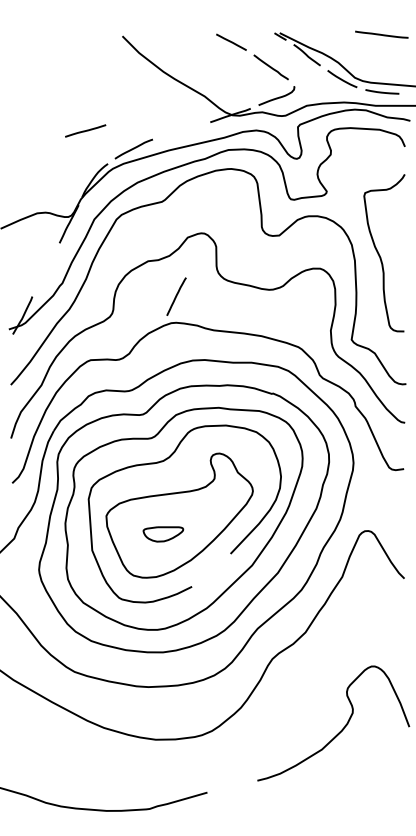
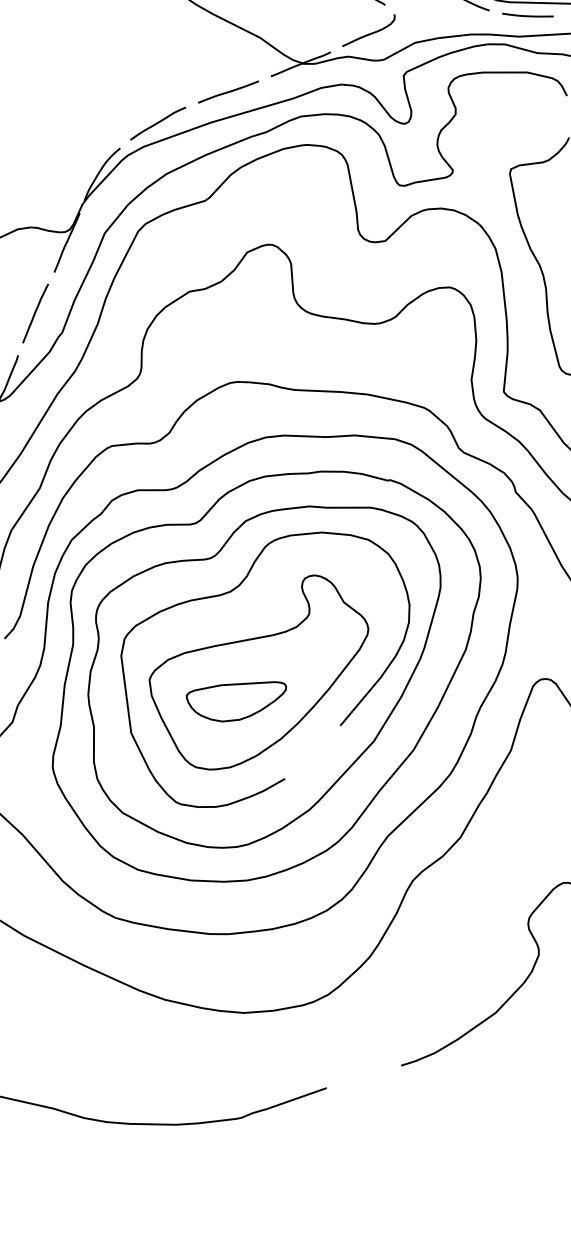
line: (85, 130) -> (228, 91), moved
line: (176, 296) -> (35, 313), moved
part: (163, 534) -> (237, 702), size x1.67

